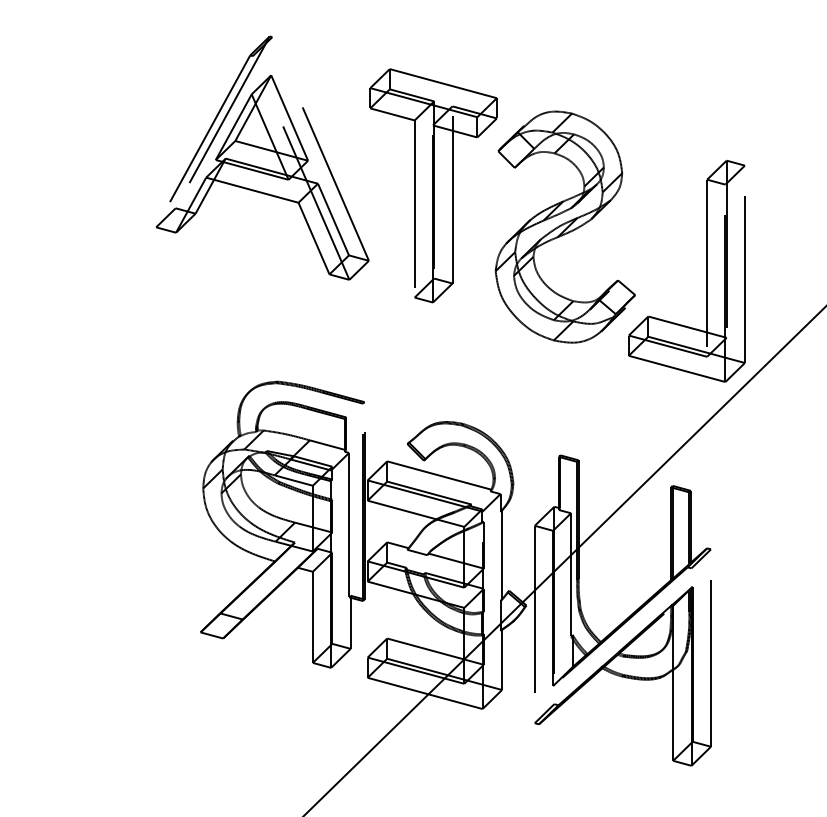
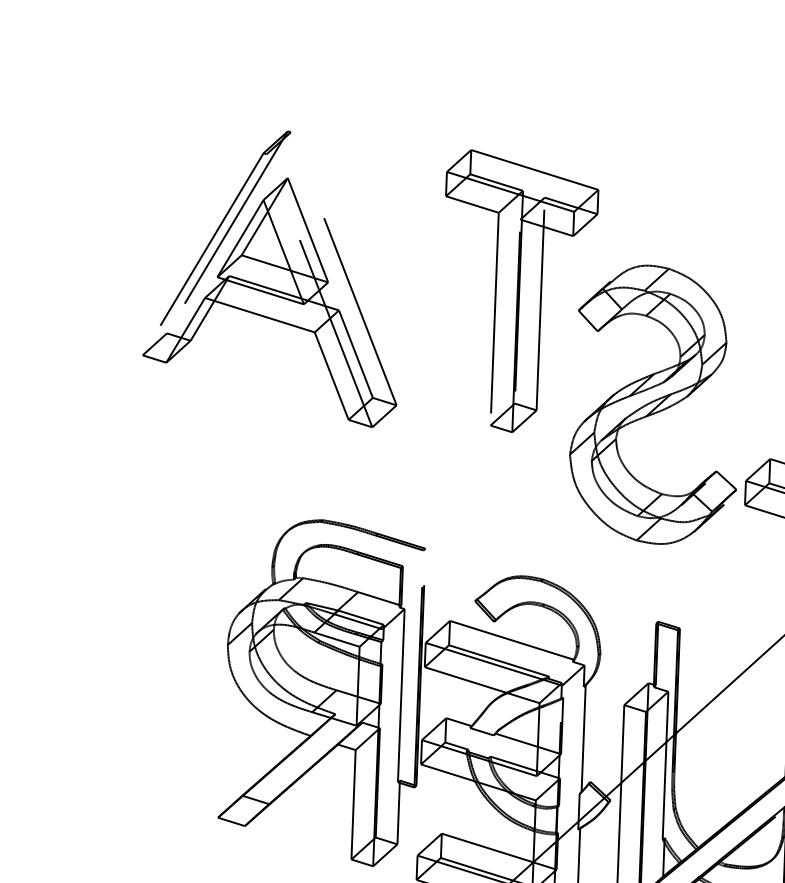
part: (262, 157) -> (273, 276), moved
part: (564, 226) -> (654, 404), moved

